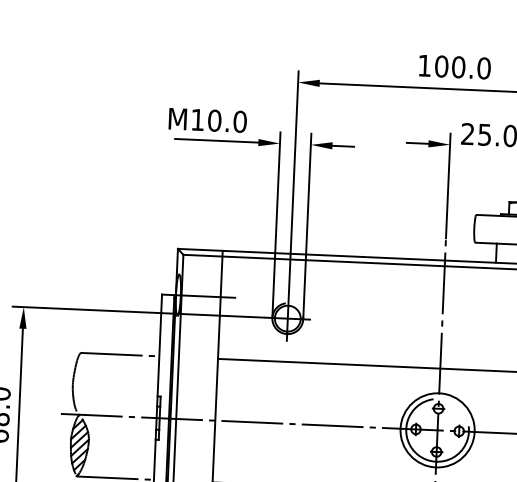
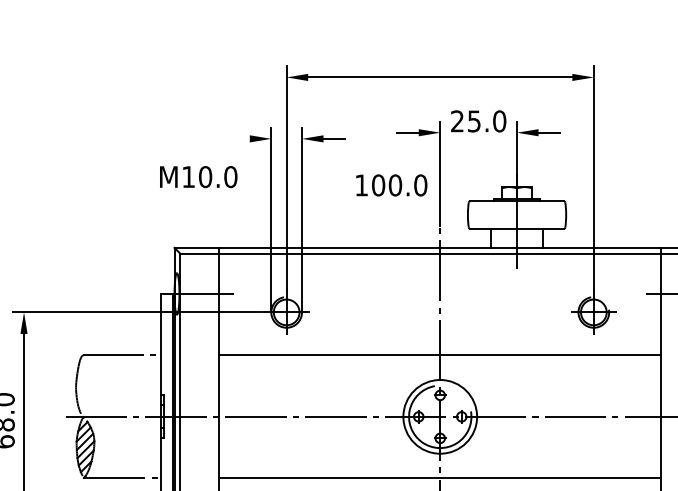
text: (454, 67) -> (391, 185), moved
text: (207, 120) -> (198, 177), moved
line: (215, 140) -> (207, 138), removed

